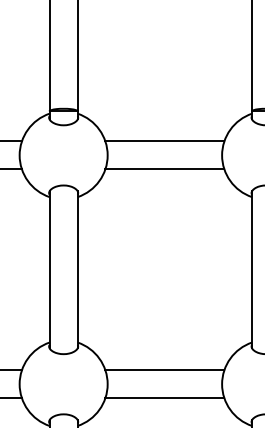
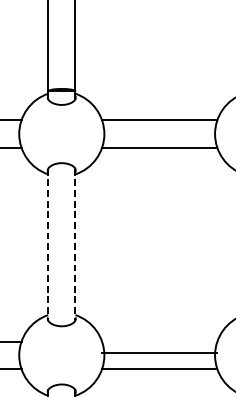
line: (49, 270) -> (48, 245), solid -> dashed
line: (77, 270) -> (75, 245), solid -> dashed
line: (164, 370) -> (159, 353), moved

